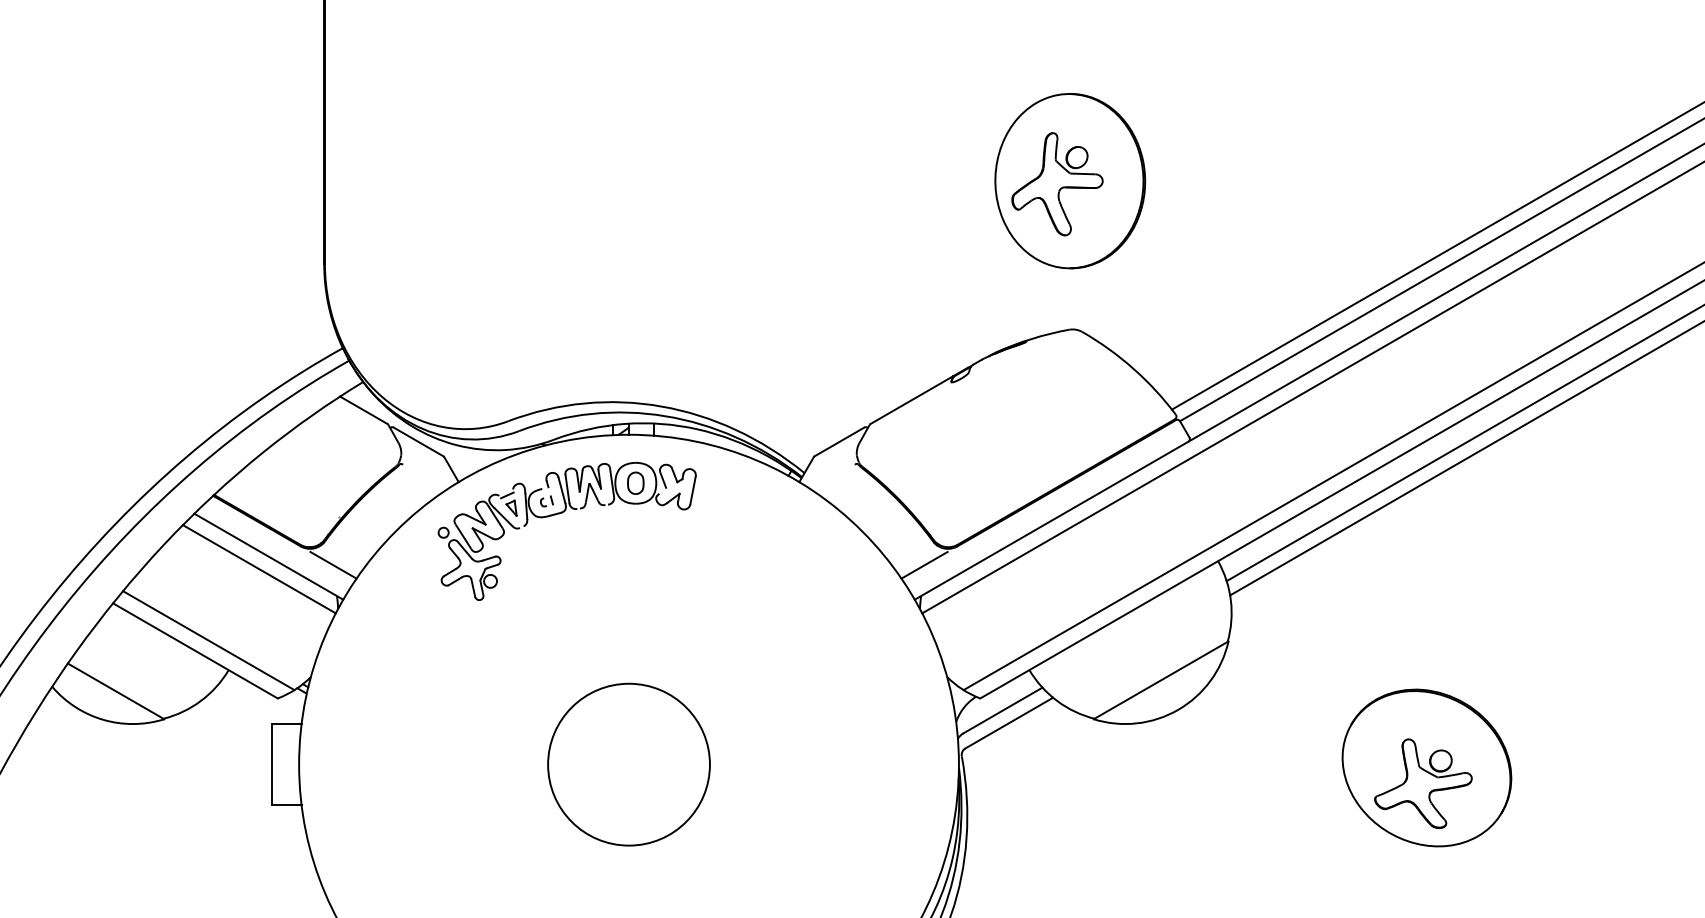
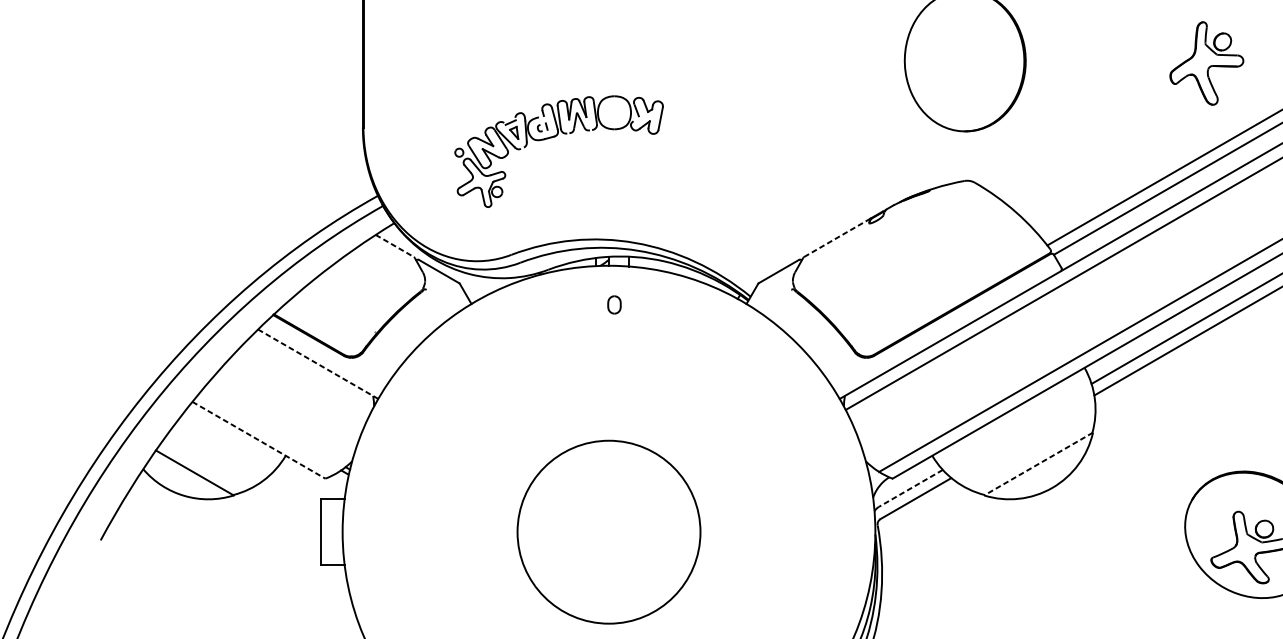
part: (1057, 184) -> (1206, 63), moved
line: (912, 400) -> (837, 238), solid -> dashed
line: (364, 410) -> (395, 246), solid -> dashed
part: (559, 514) -> (552, 137), moved
line: (268, 556) -> (317, 364), solid -> dashed
line: (333, 564) -> (370, 370), removed
line: (924, 564) -> (847, 370), removed
line: (258, 569) -> (309, 374), removed
line: (208, 640) -> (269, 431), removed
line: (195, 651) -> (258, 440), solid -> dashed
line: (1161, 680) -> (1038, 464), solid -> dashed
line: (1002, 710) -> (910, 488), solid -> dashed
circle: (628, 764) -> (608, 531), size x1.4

